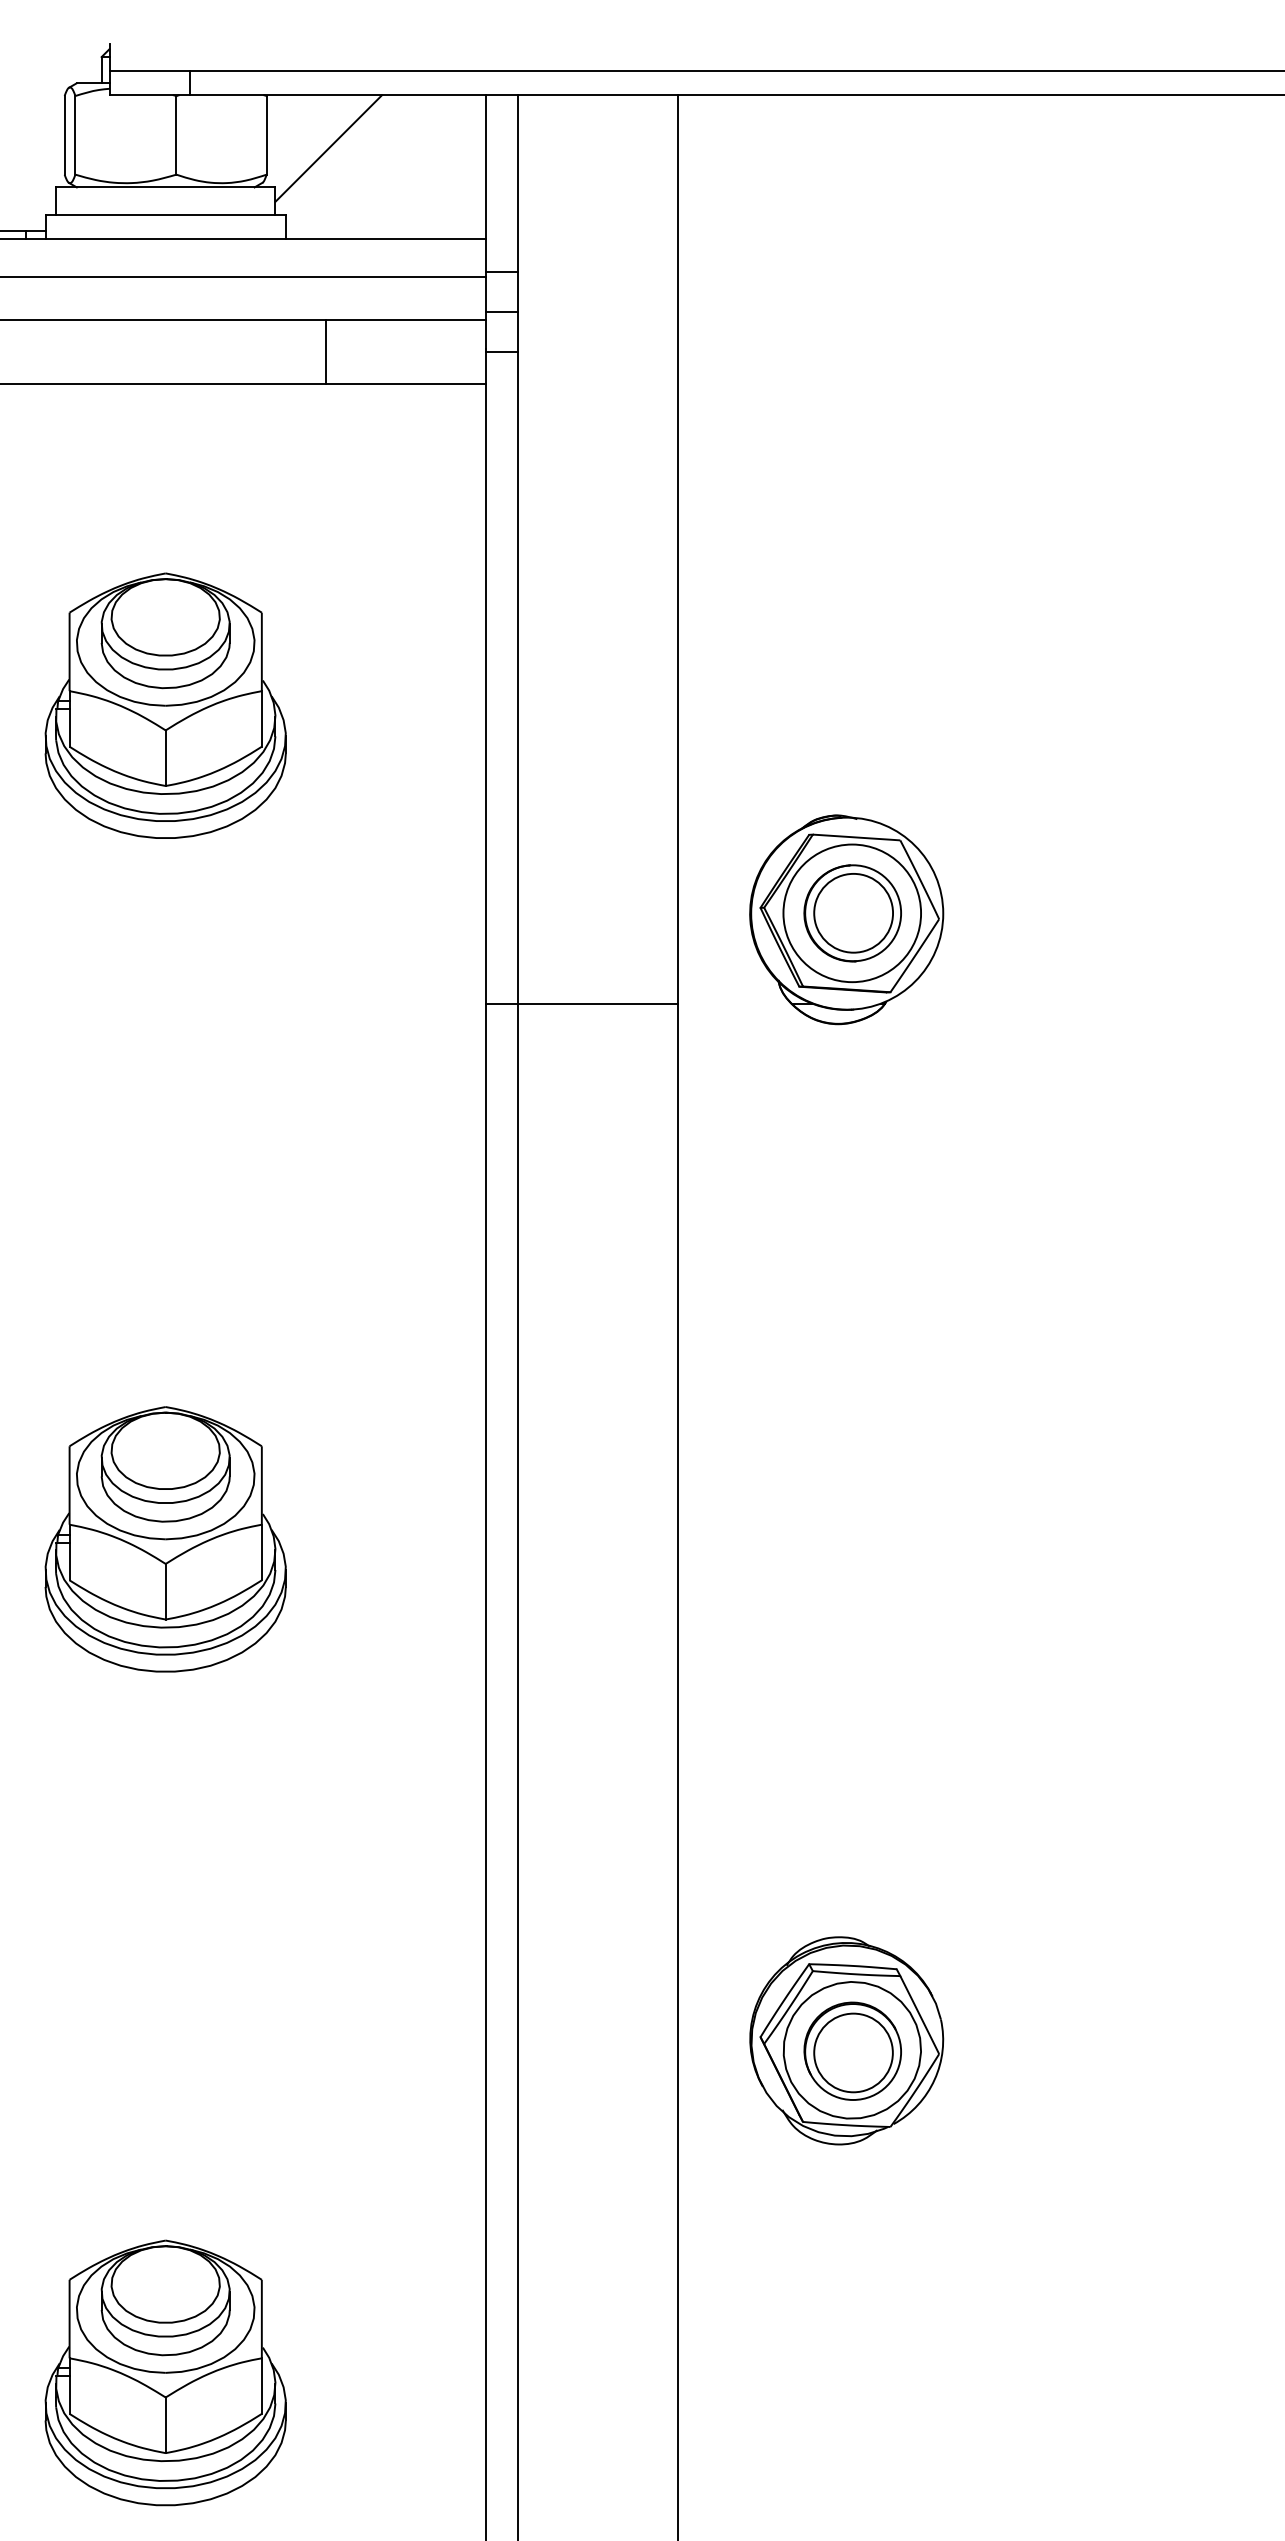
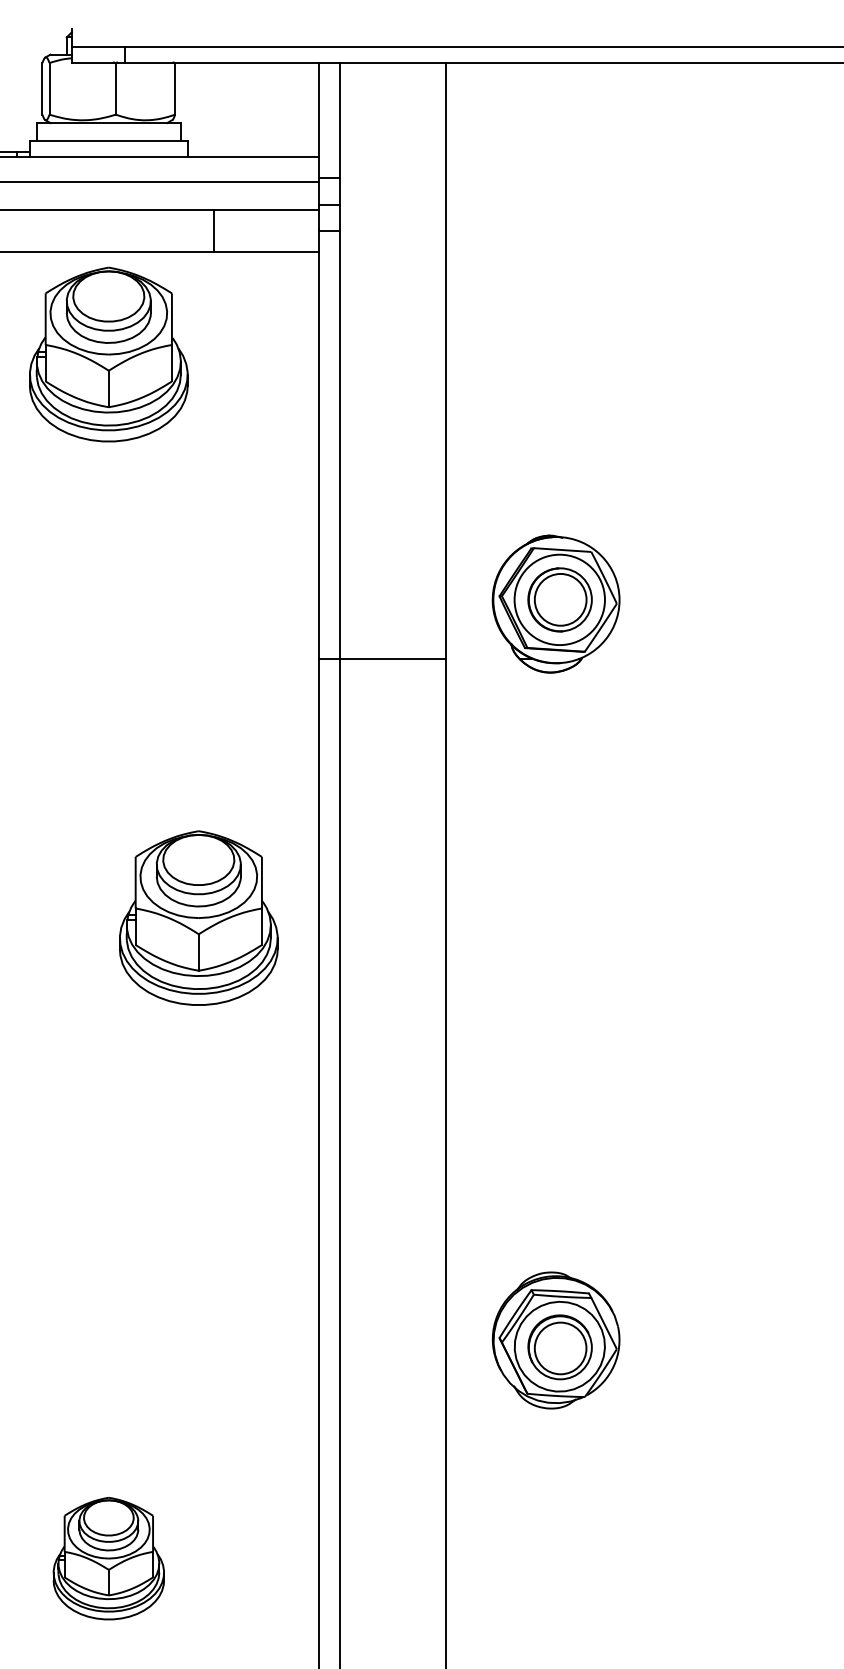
line: (328, 148) -> (215, 97), removed
part: (165, 705) -> (108, 354), moved
part: (165, 1538) -> (198, 917), moved
part: (165, 2372) -> (108, 1558), size x0.7

